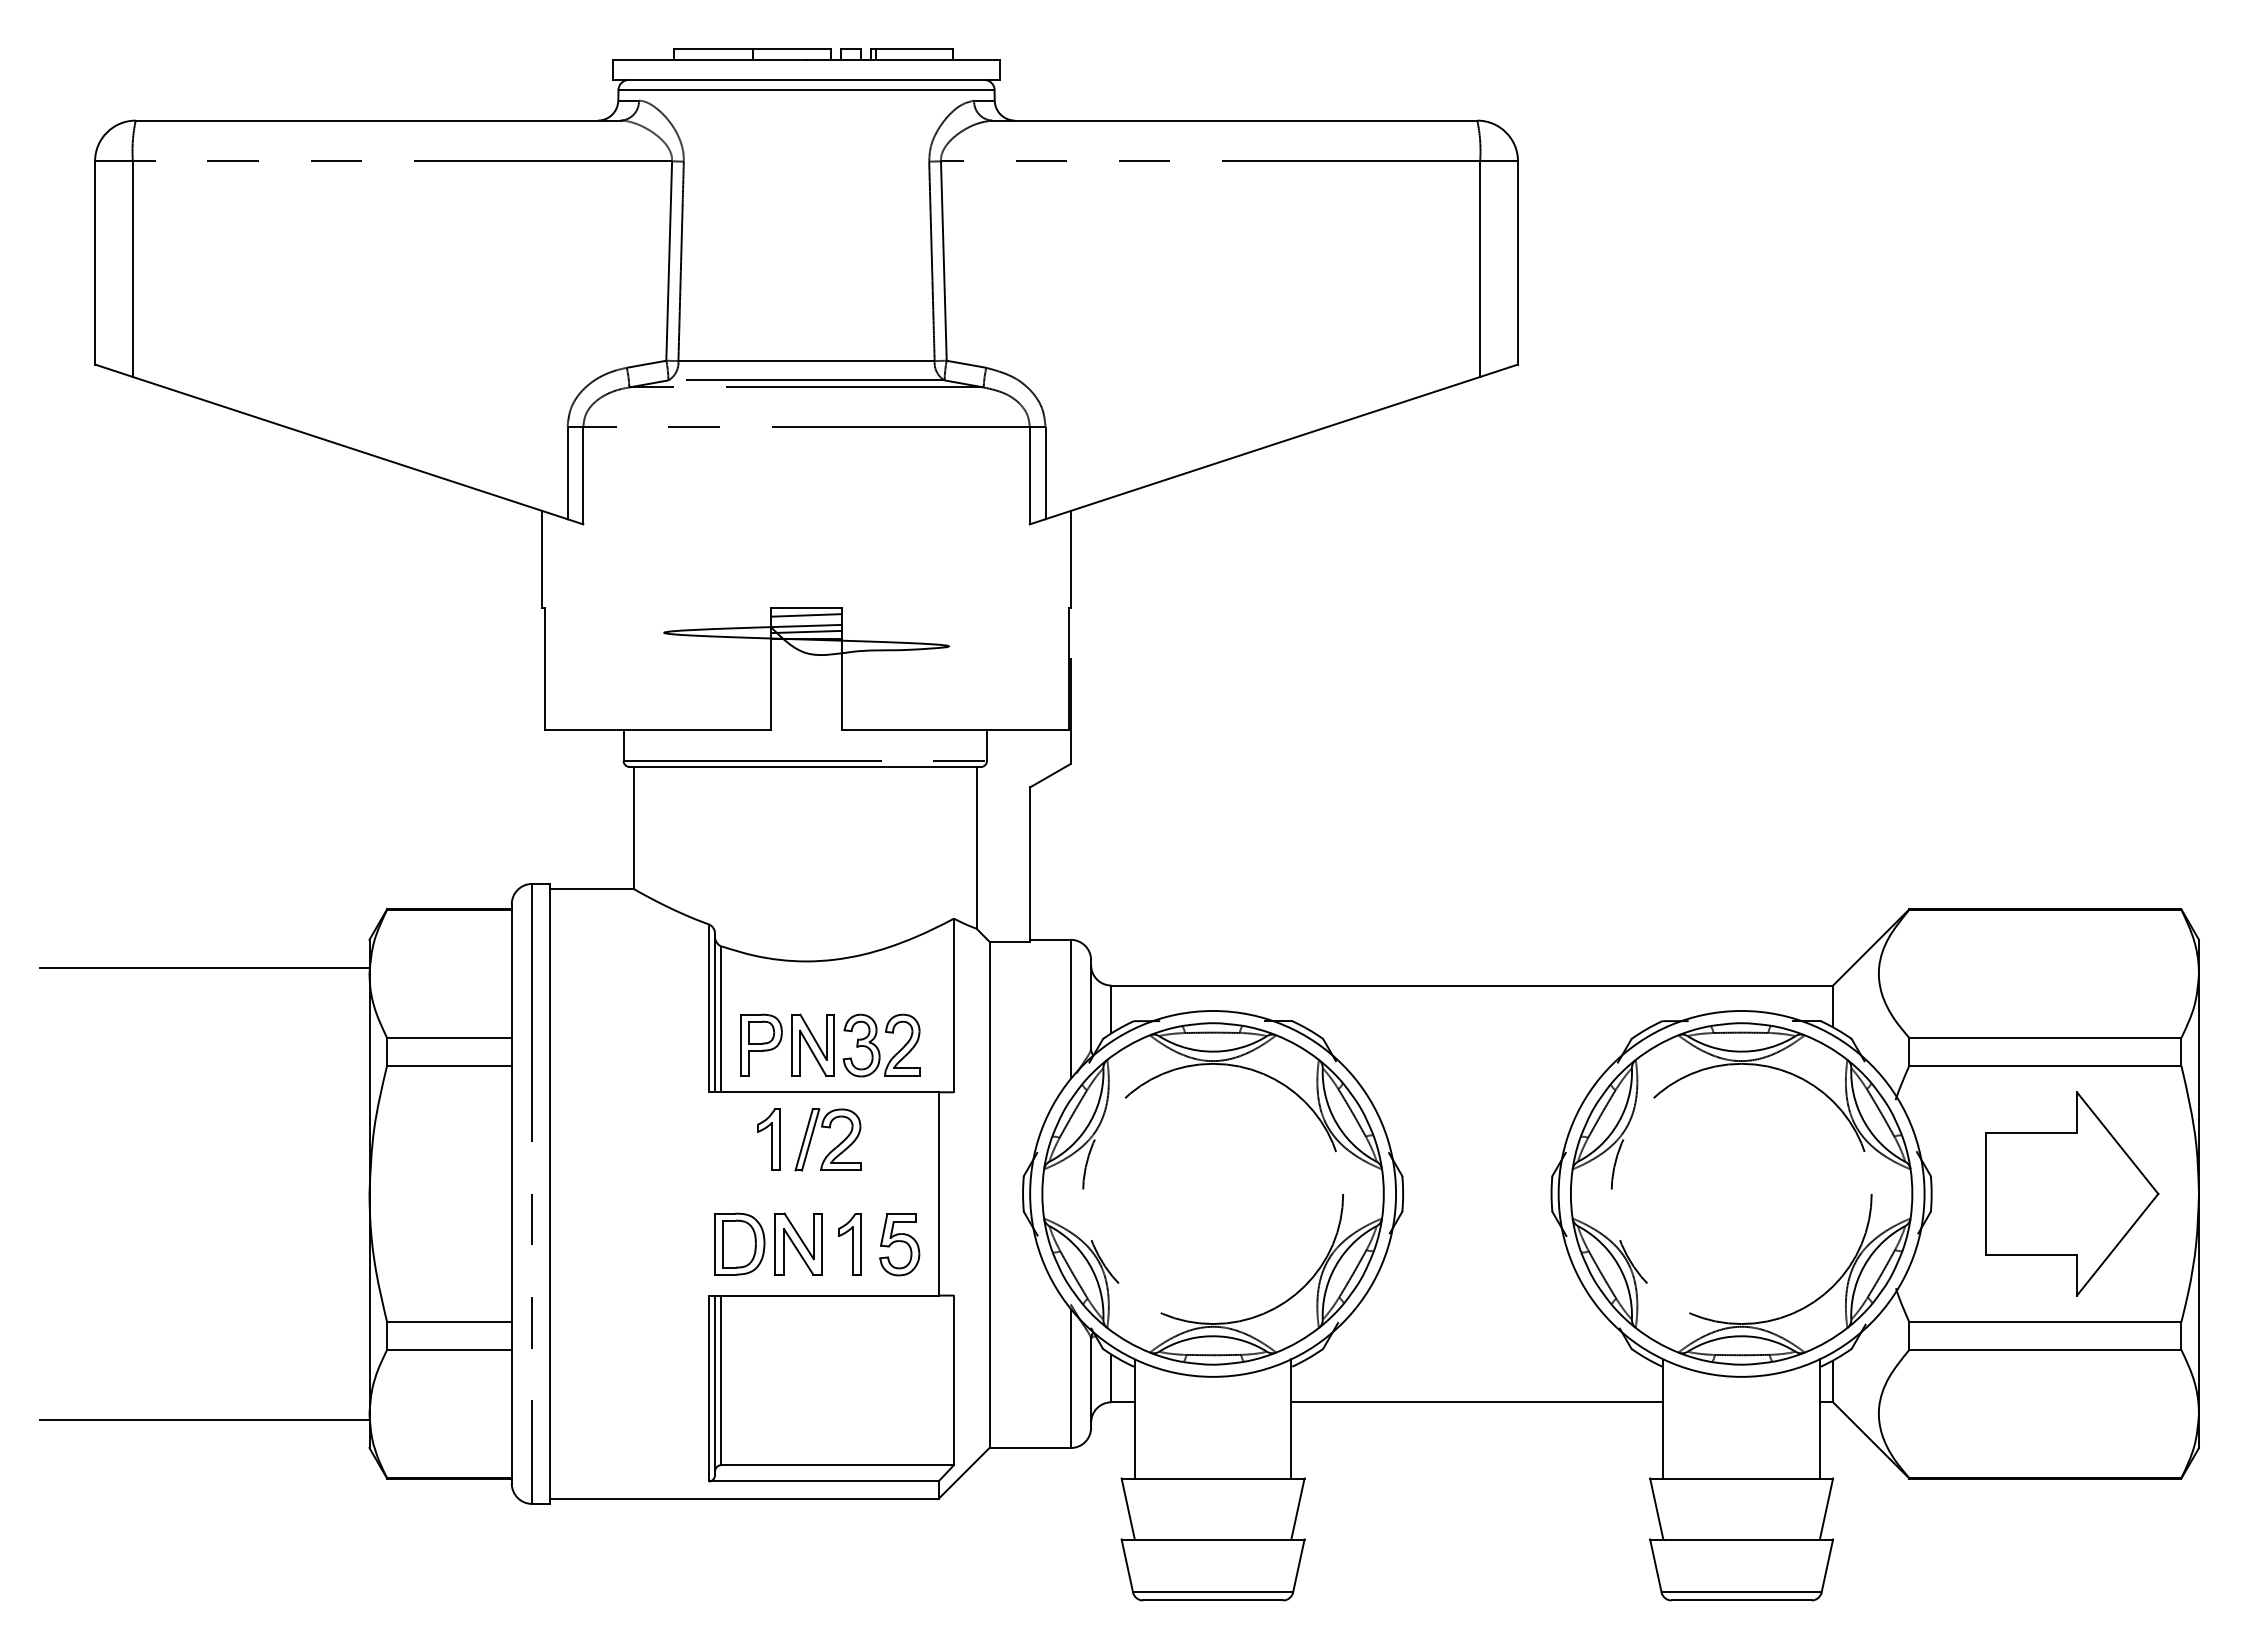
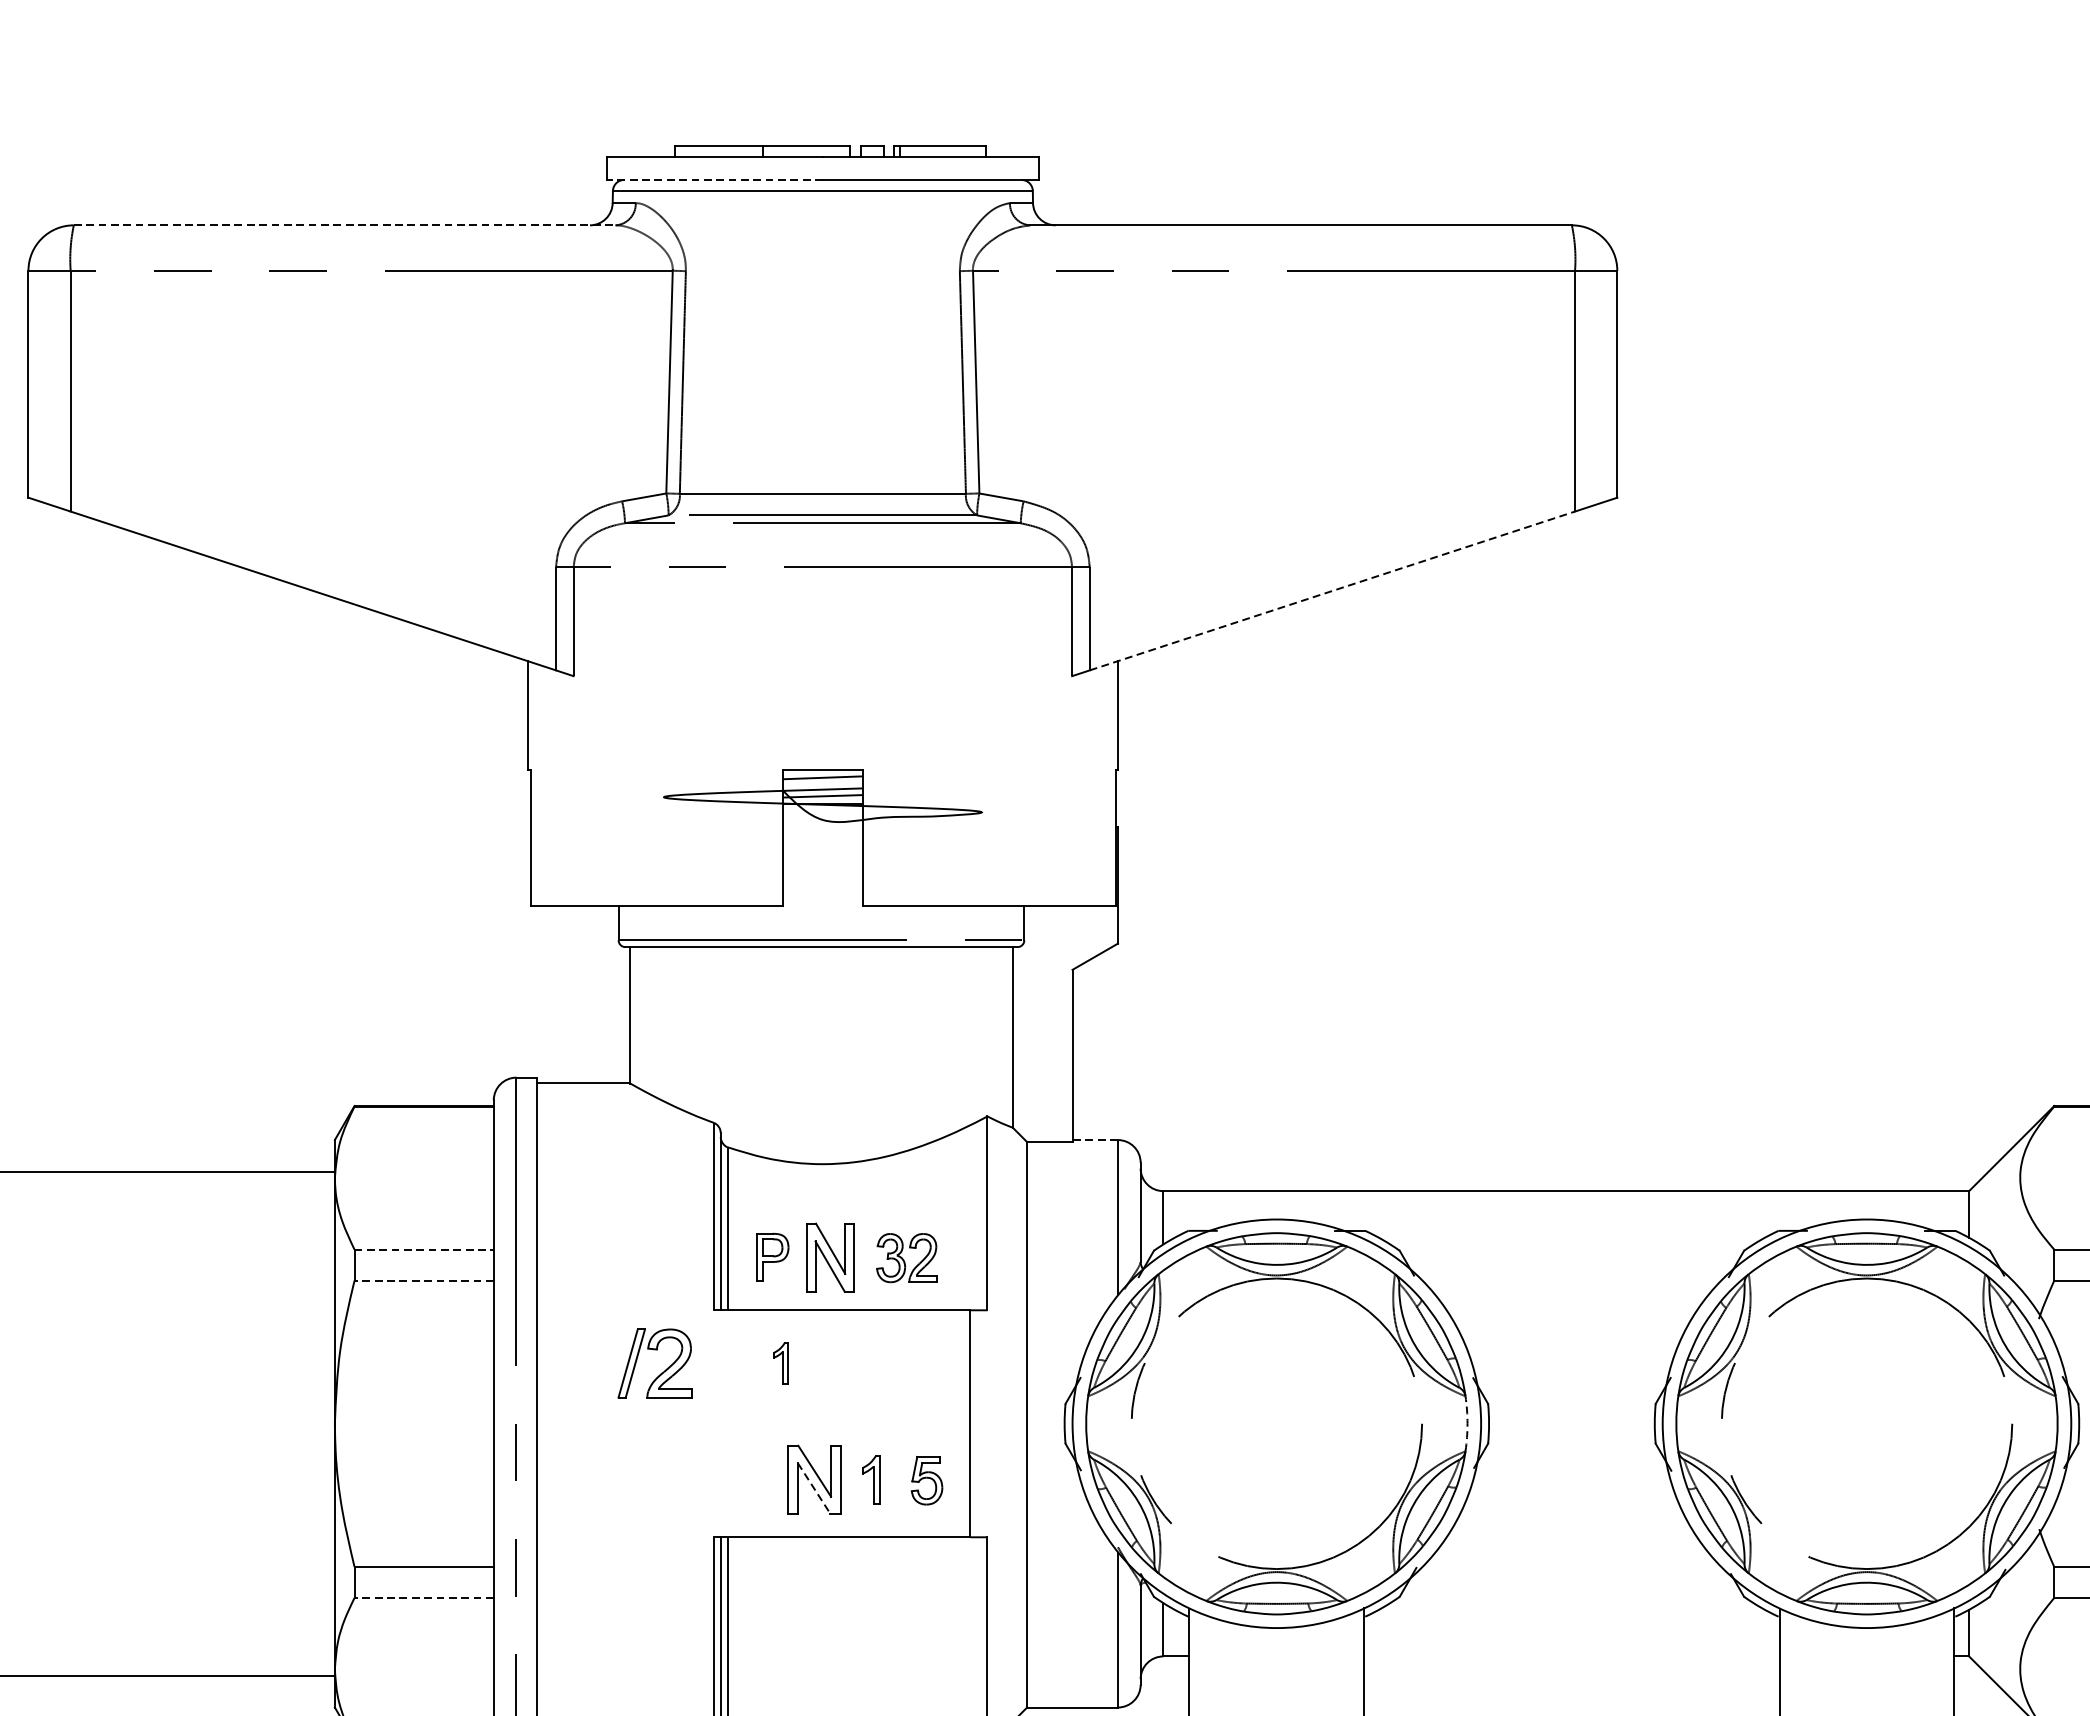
line: (709, 79) -> (714, 179), solid -> dashed
line: (378, 120) -> (344, 225), solid -> dashed
line: (1262, 448) -> (1332, 591), solid -> dashed
line: (1049, 939) -> (1094, 1139), solid -> dashed
line: (449, 1037) -> (424, 1249), solid -> dashed
part: (761, 1044) -> (772, 1256), size x0.7
part: (881, 1045) -> (906, 1258), size x0.7
line: (448, 1065) -> (423, 1280), solid -> dashed
part: (768, 1139) -> (780, 1363), size x0.6
part: (834, 1147) -> (662, 1371), moved
arc: (1383, 1193) -> (1467, 1423), solid -> dashed
part: (739, 1243) -> (748, 1479), removed
part: (849, 1244) -> (870, 1480), size x0.7
part: (899, 1244) -> (926, 1480), size x0.7
line: (798, 1252) -> (813, 1489), solid -> dashed
line: (448, 1349) -> (423, 1597), solid -> dashed
line: (1477, 1402) -> (1572, 1656), removed

